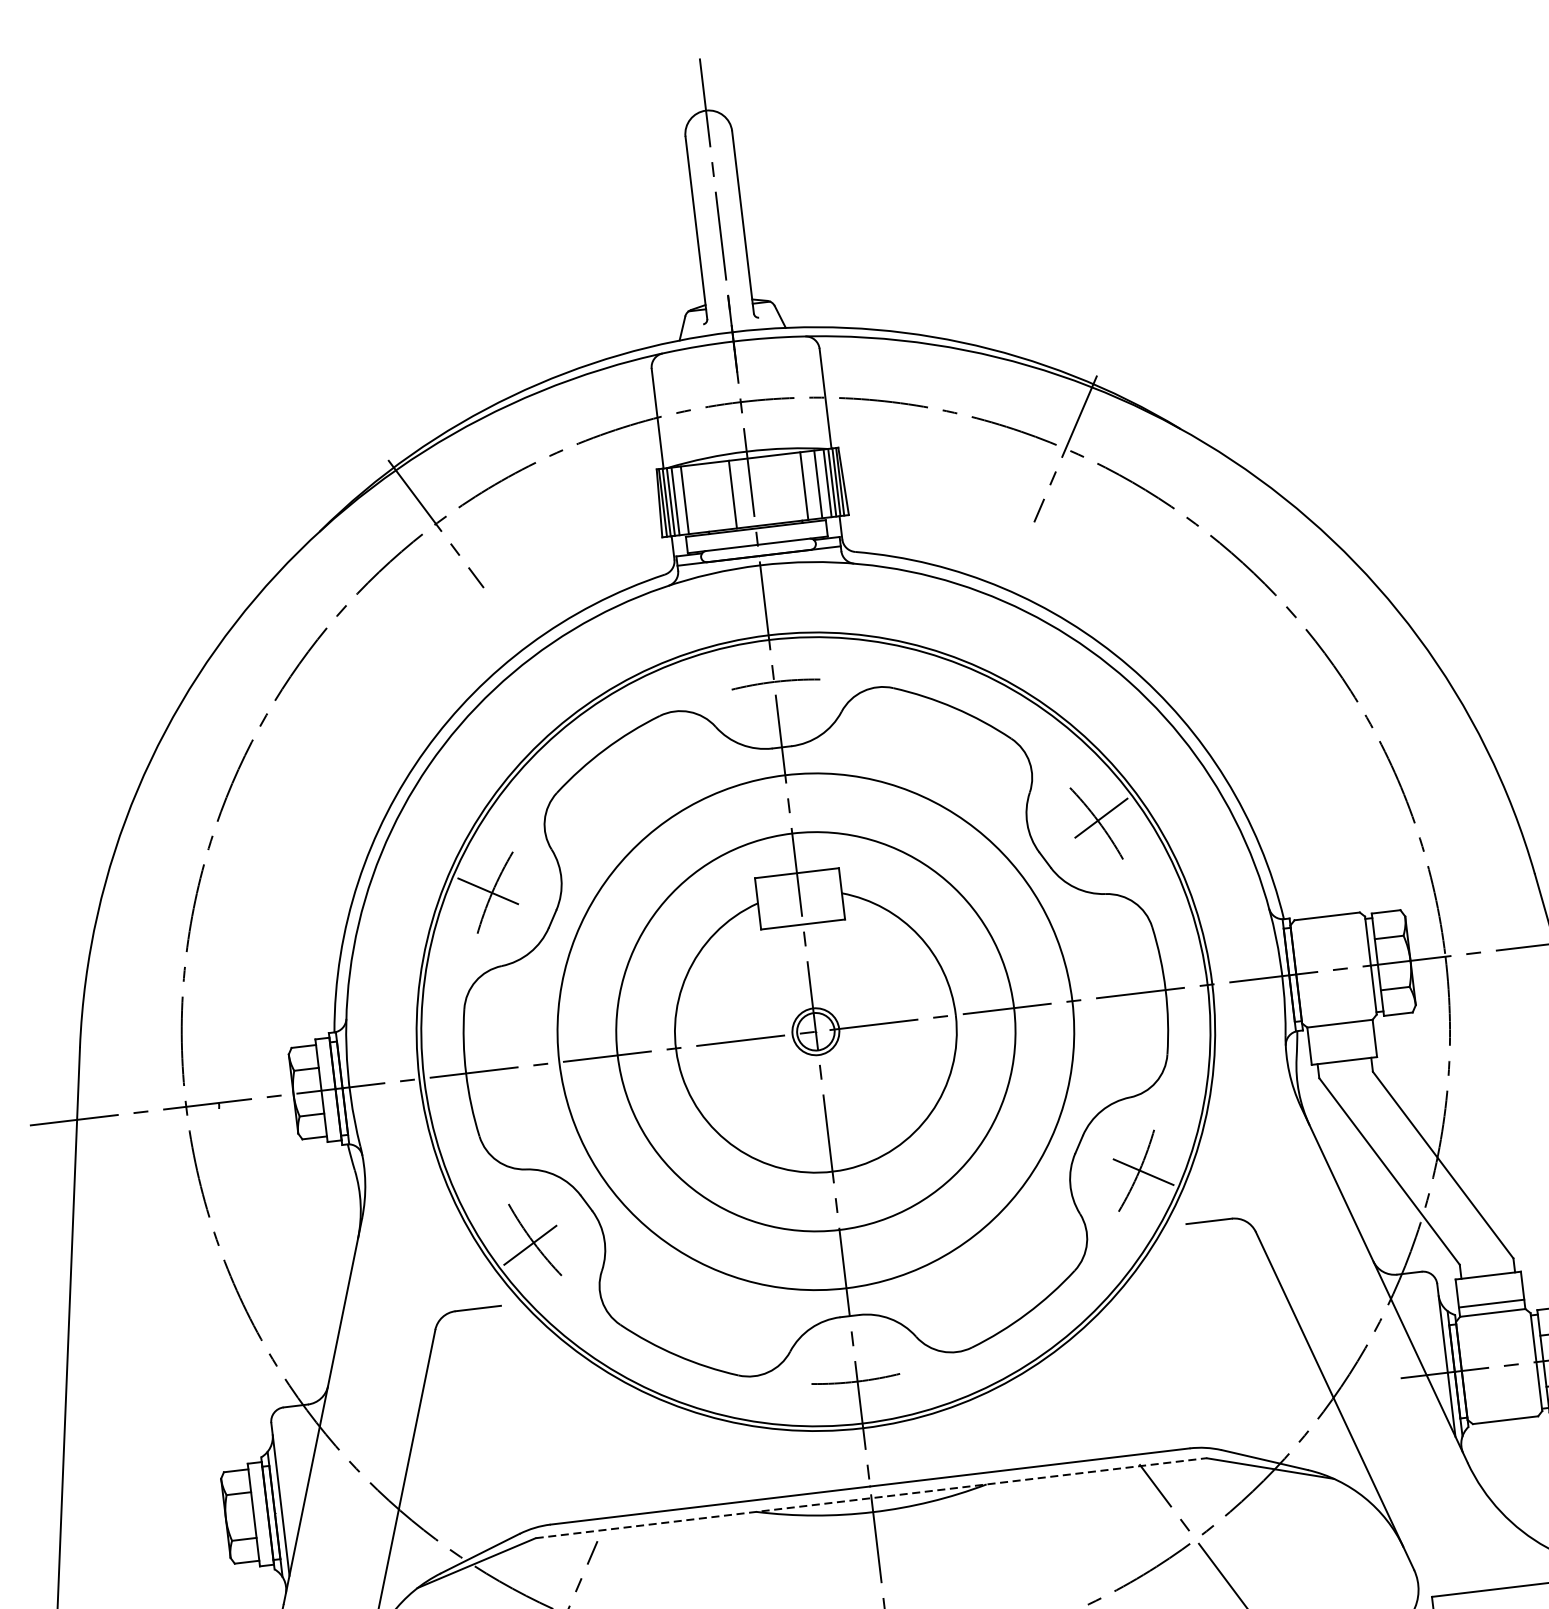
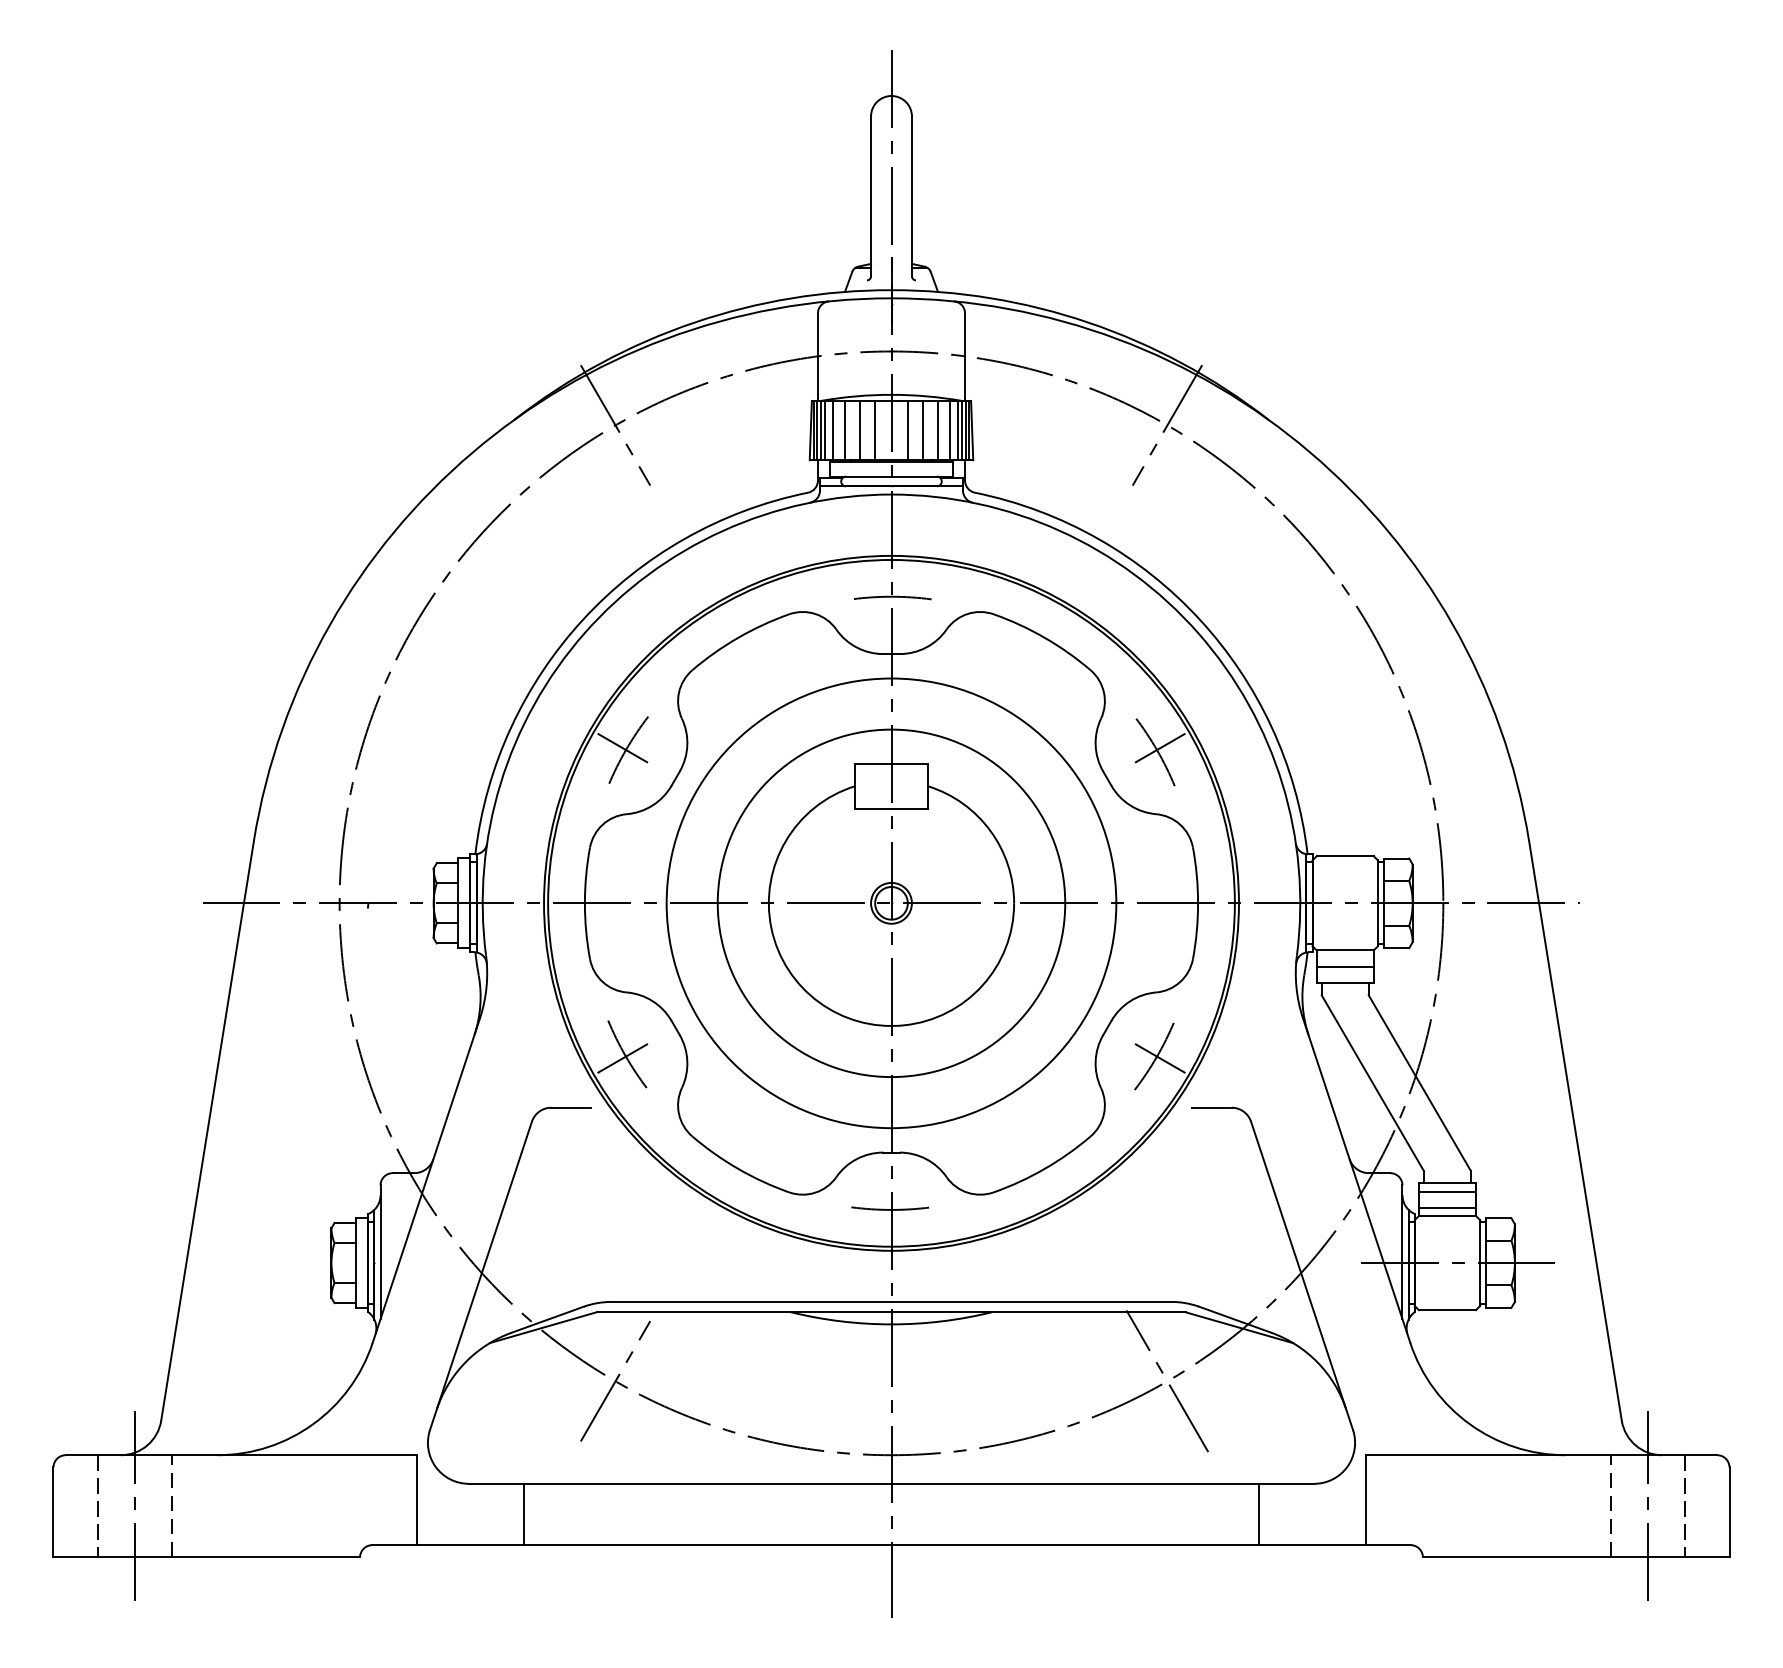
line: (788, 487) -> (923, 430), added
line: (769, 490) -> (907, 430), added
line: (715, 496) -> (859, 430), added
line: (699, 498) -> (845, 430), added
line: (1341, 1042) -> (1344, 966), added
line: (1489, 1284) -> (1447, 1191), added
line: (871, 1498) -> (891, 1312), dashed -> solid

